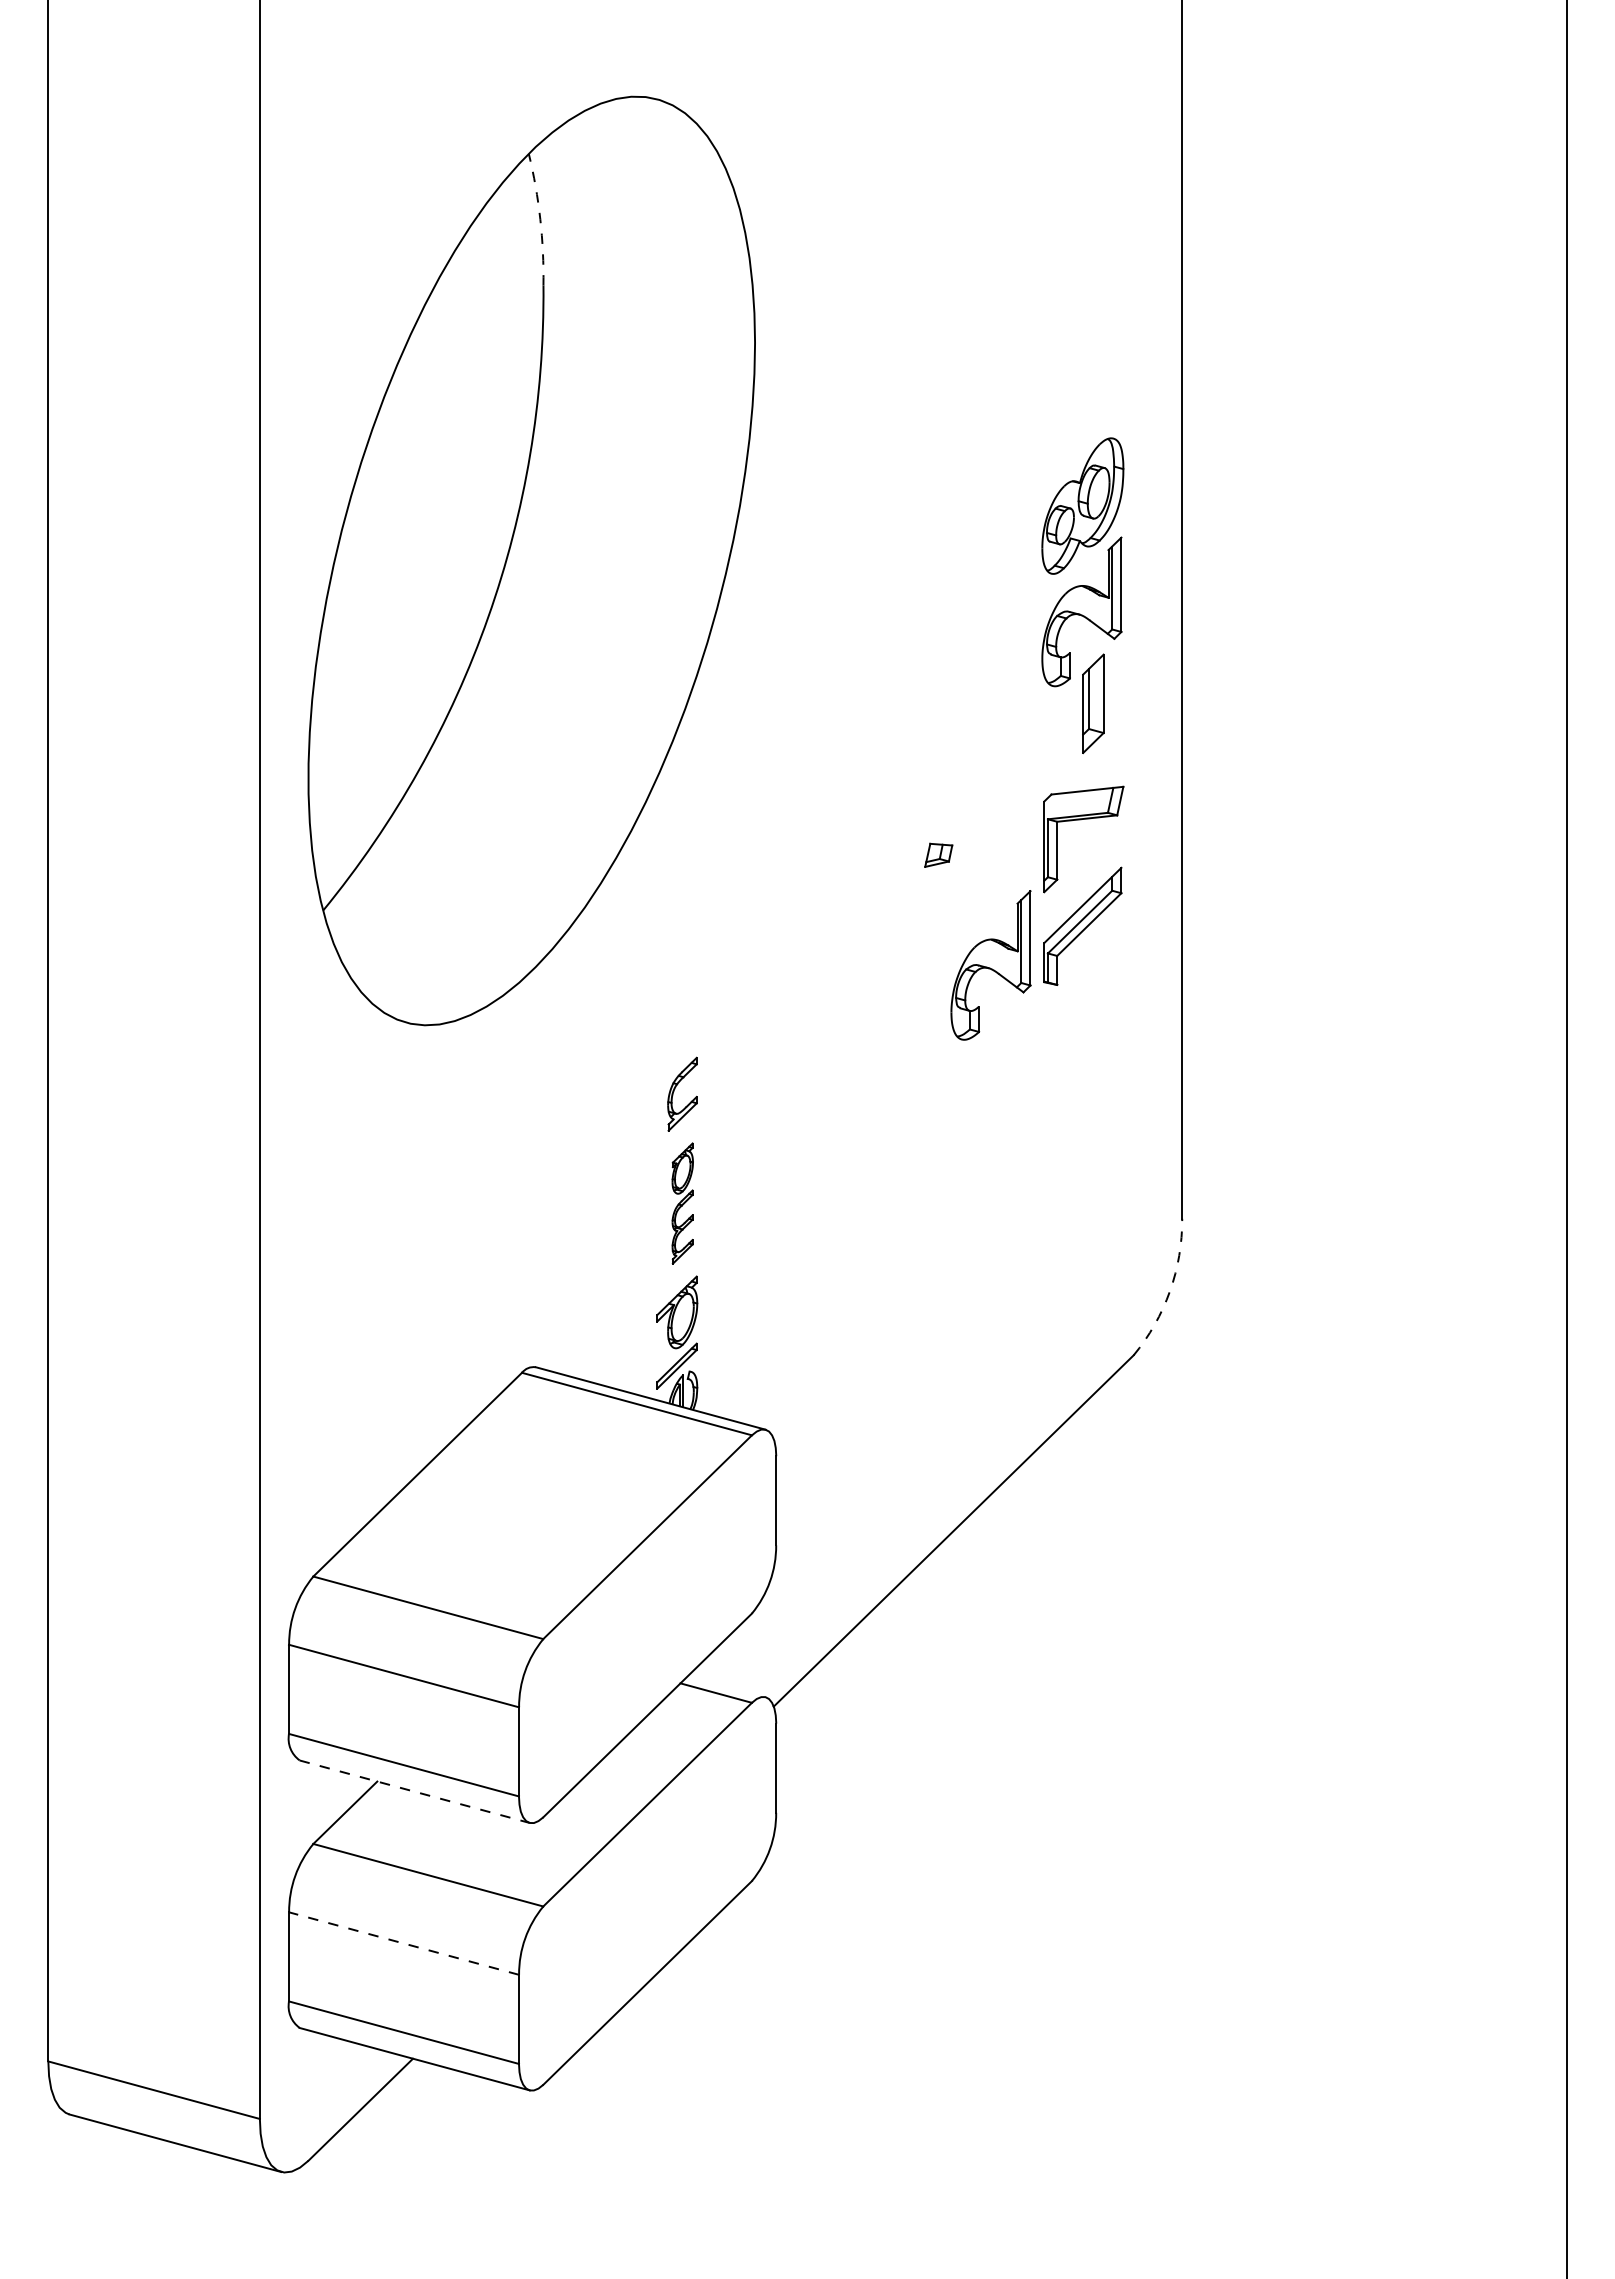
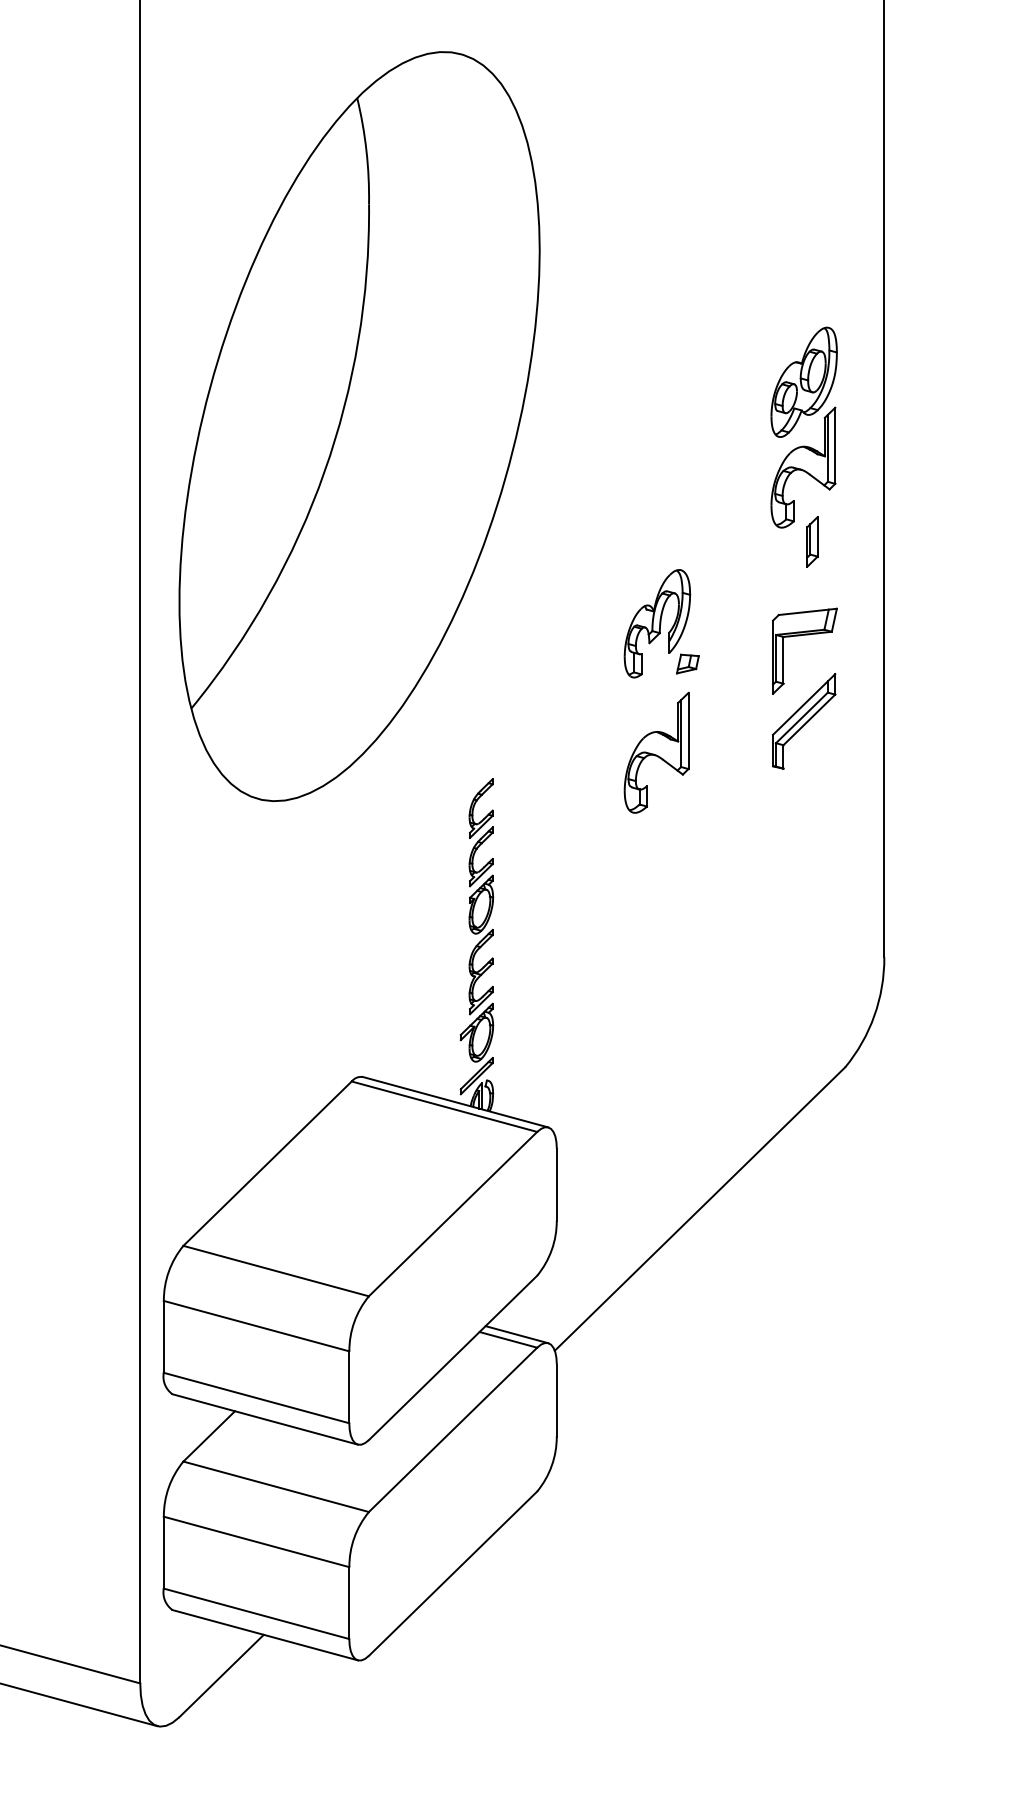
arc: (540, 219) -> (366, 151), dashed -> solid
part: (1092, 703) -> (811, 541), size x0.62
part: (900, 804) -> (657, 623), added
part: (990, 965) -> (656, 752), moved
part: (674, 1031) -> (474, 806), added
part: (682, 1203) -> (481, 944), size x1.43
arc: (1169, 1291) -> (874, 1015), dashed -> solid
line: (726, 1686) -> (516, 1334), added
line: (415, 1791) -> (265, 1419), dashed -> solid
line: (403, 1943) -> (256, 1541), dashed -> solid

